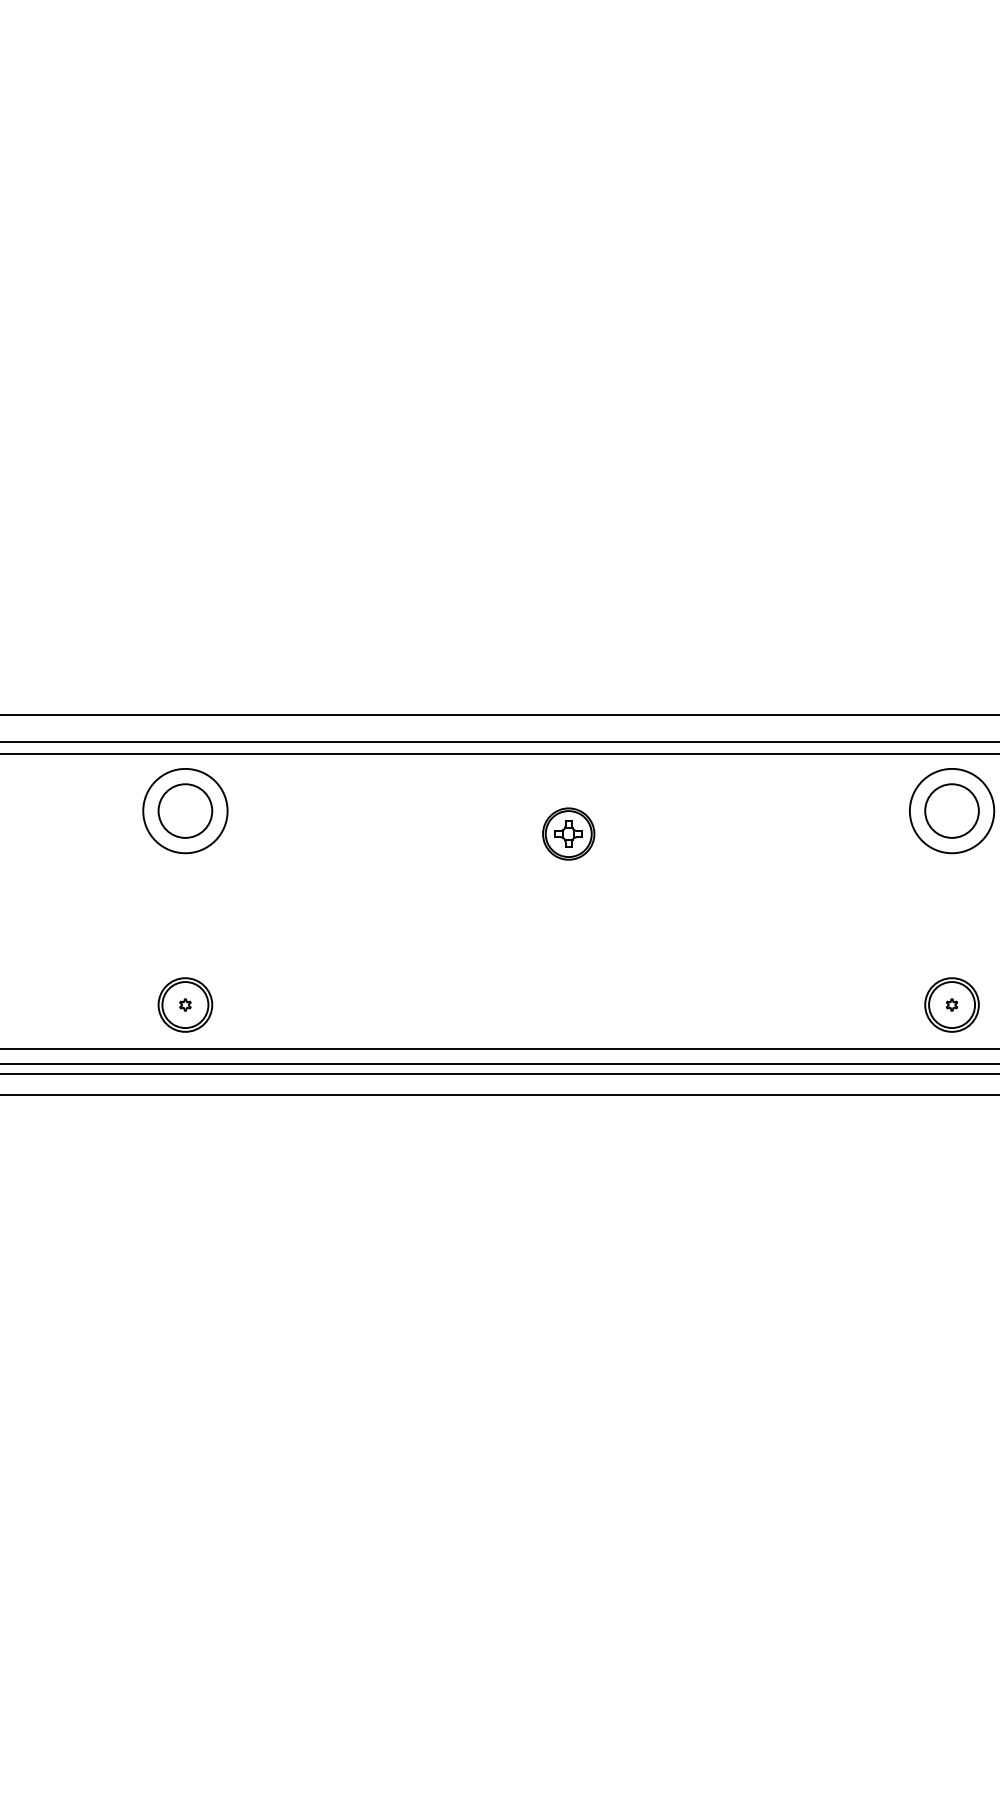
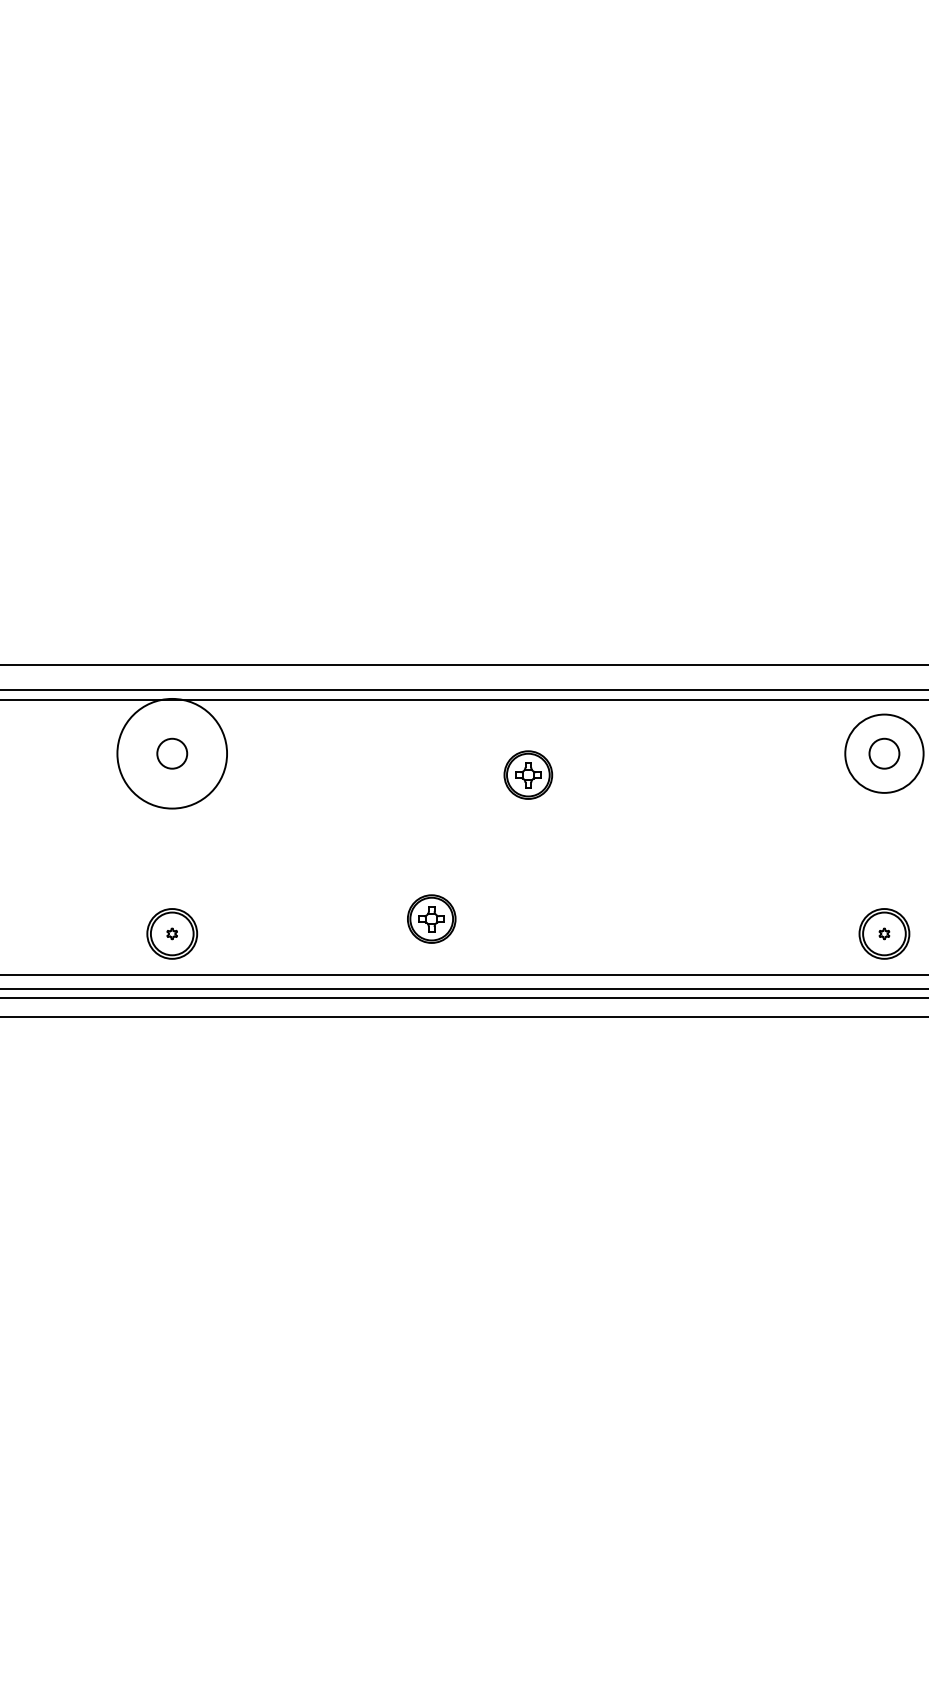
circle: (185, 810) -> (172, 753), size x0.6
circle: (185, 810) -> (172, 753), size x1.4
circle: (951, 810) -> (883, 753), size x0.6
part: (464, 988) -> (431, 918), added

